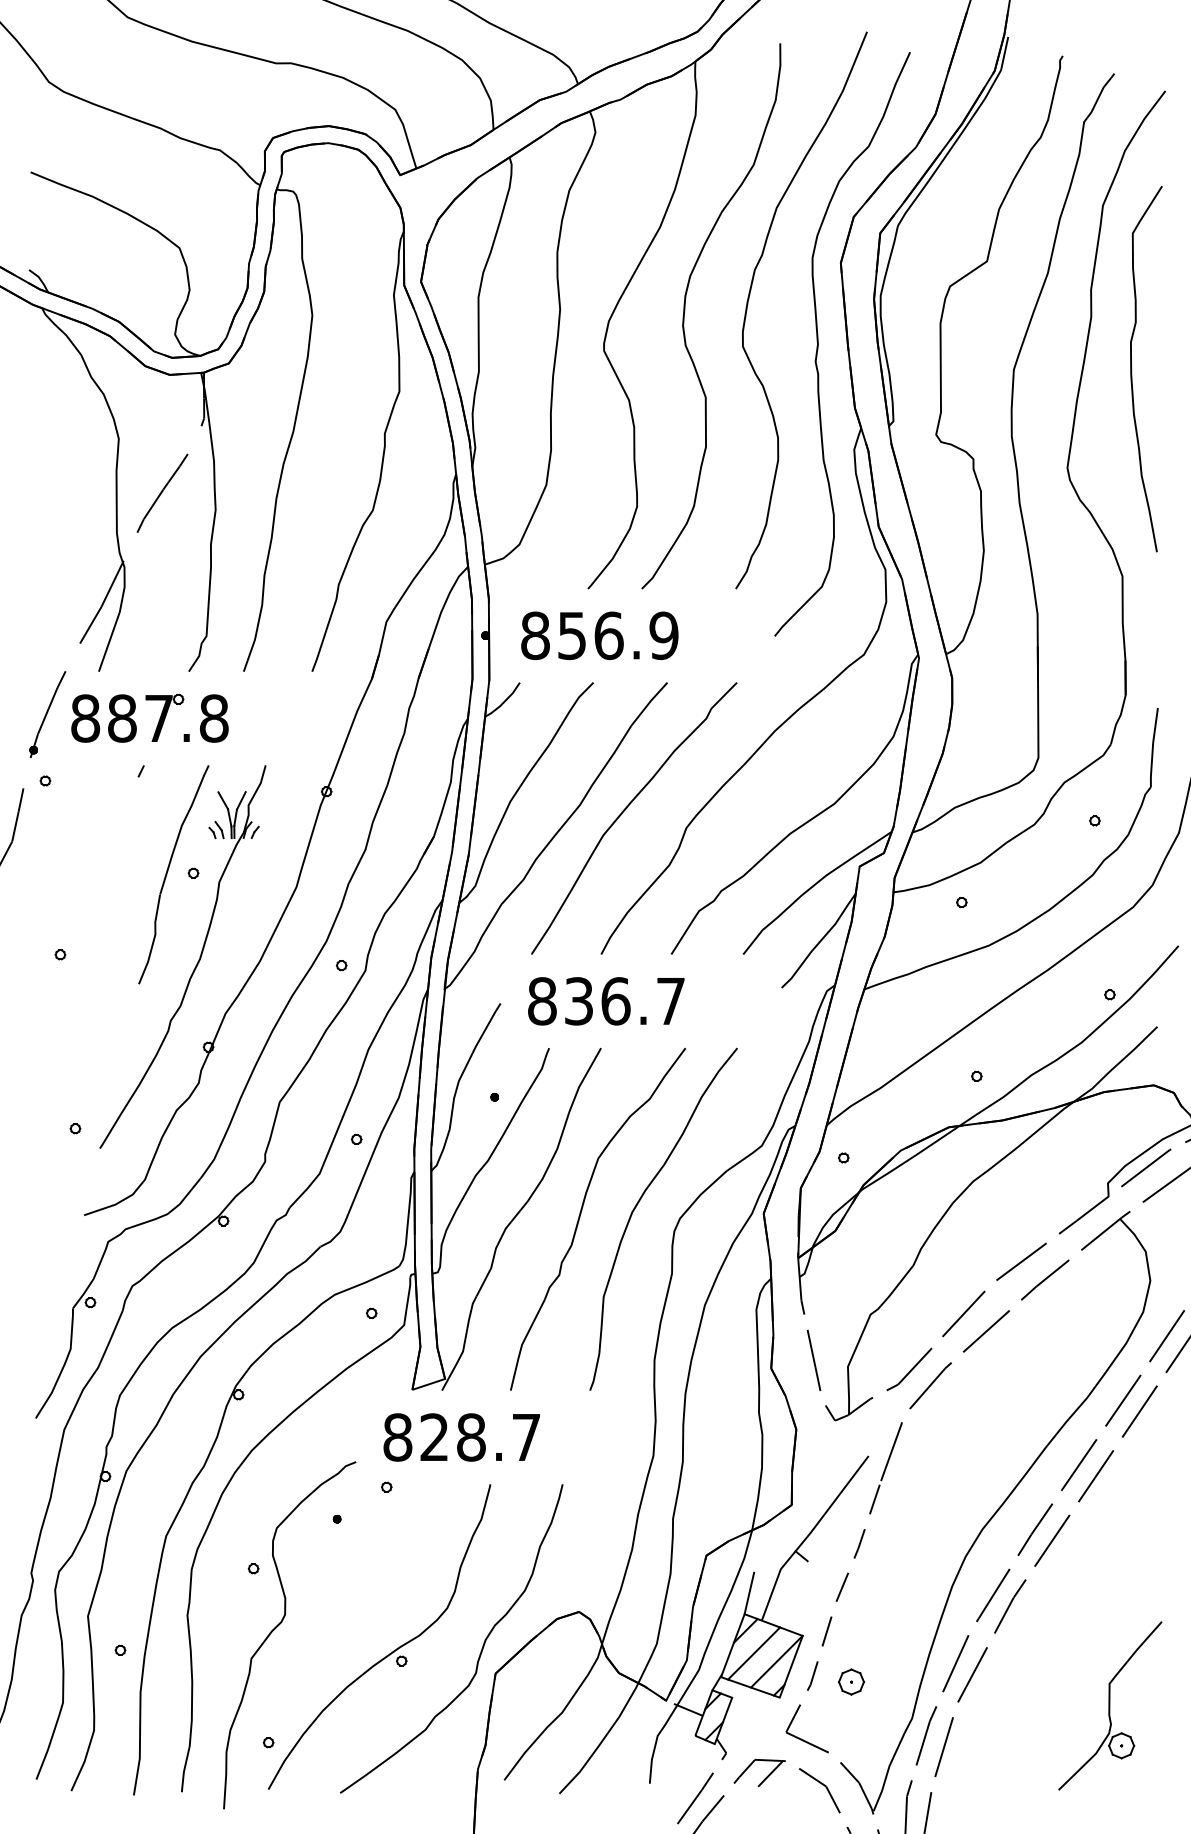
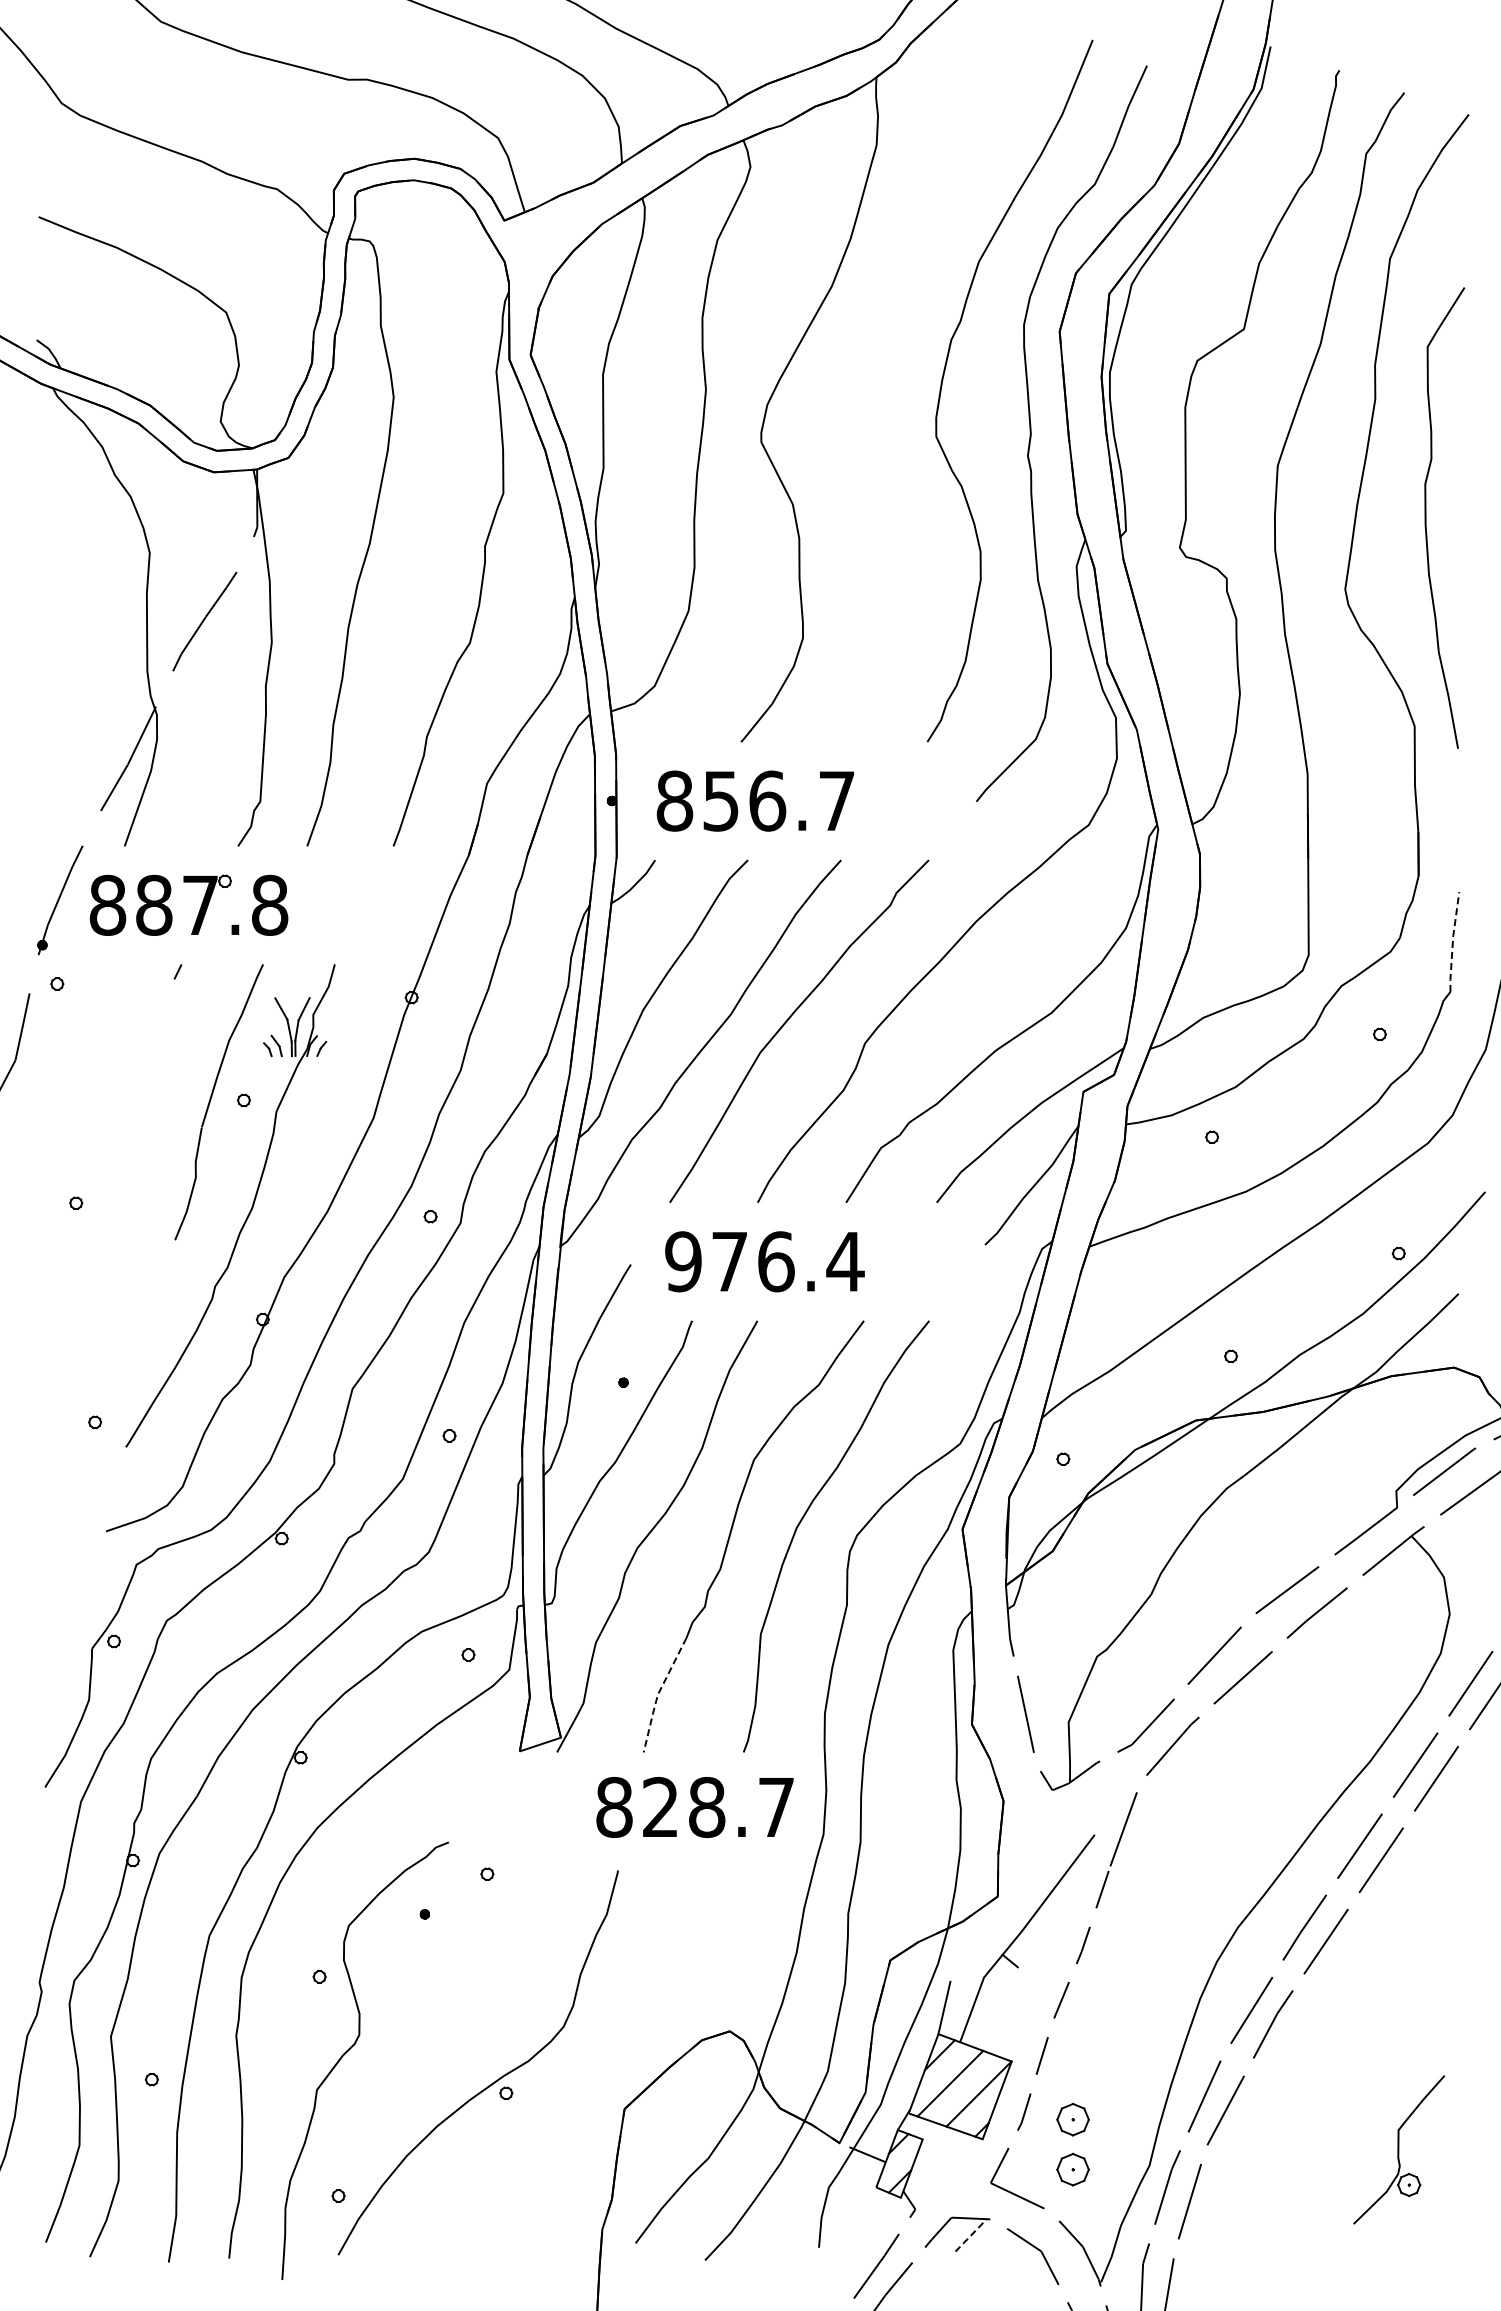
curve: (685, 312) -> (863, 393), removed
curve: (1131, 368) -> (1426, 517), moved
text: (663, 635) -> (836, 800), 856.9 -> 856.7
line: (1152, 747) -> (1452, 941), solid -> dashed
text: (606, 1001) -> (764, 1261), 836.7 -> 976.4
line: (521, 1344) -> (657, 1694), solid -> dashed
text: (461, 1437) -> (694, 1807), moved
curve: (481, 1650) -> (606, 2079), removed
part: (1109, 1705) -> (1398, 2149), size x0.7
part: (851, 1721) -> (1072, 2169), added
line: (770, 1773) -> (971, 2235), solid -> dashed

